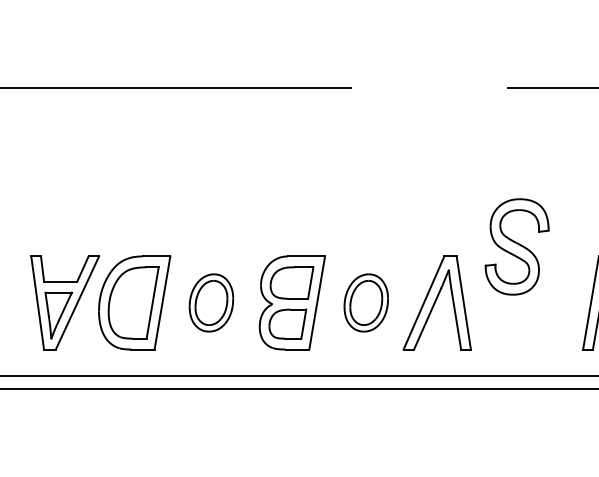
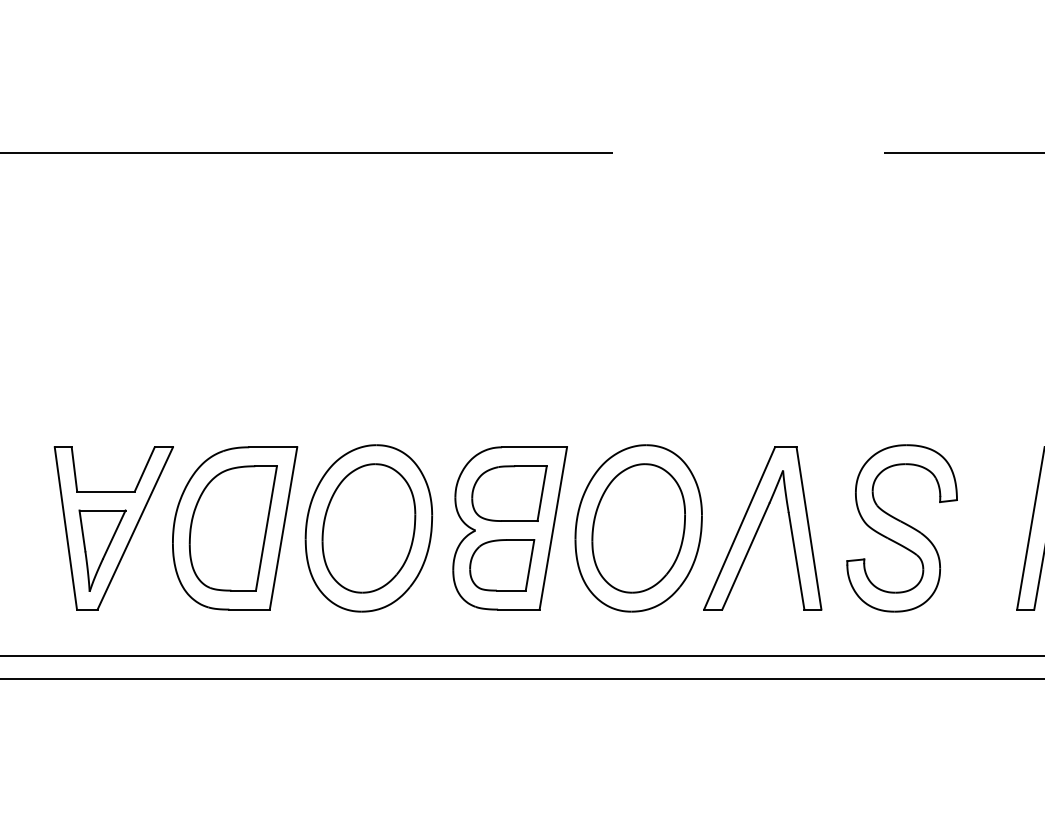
part: (516, 246) -> (900, 527), moved
part: (211, 302) -> (369, 527), size x1.67
part: (366, 302) -> (639, 527), size x1.67

